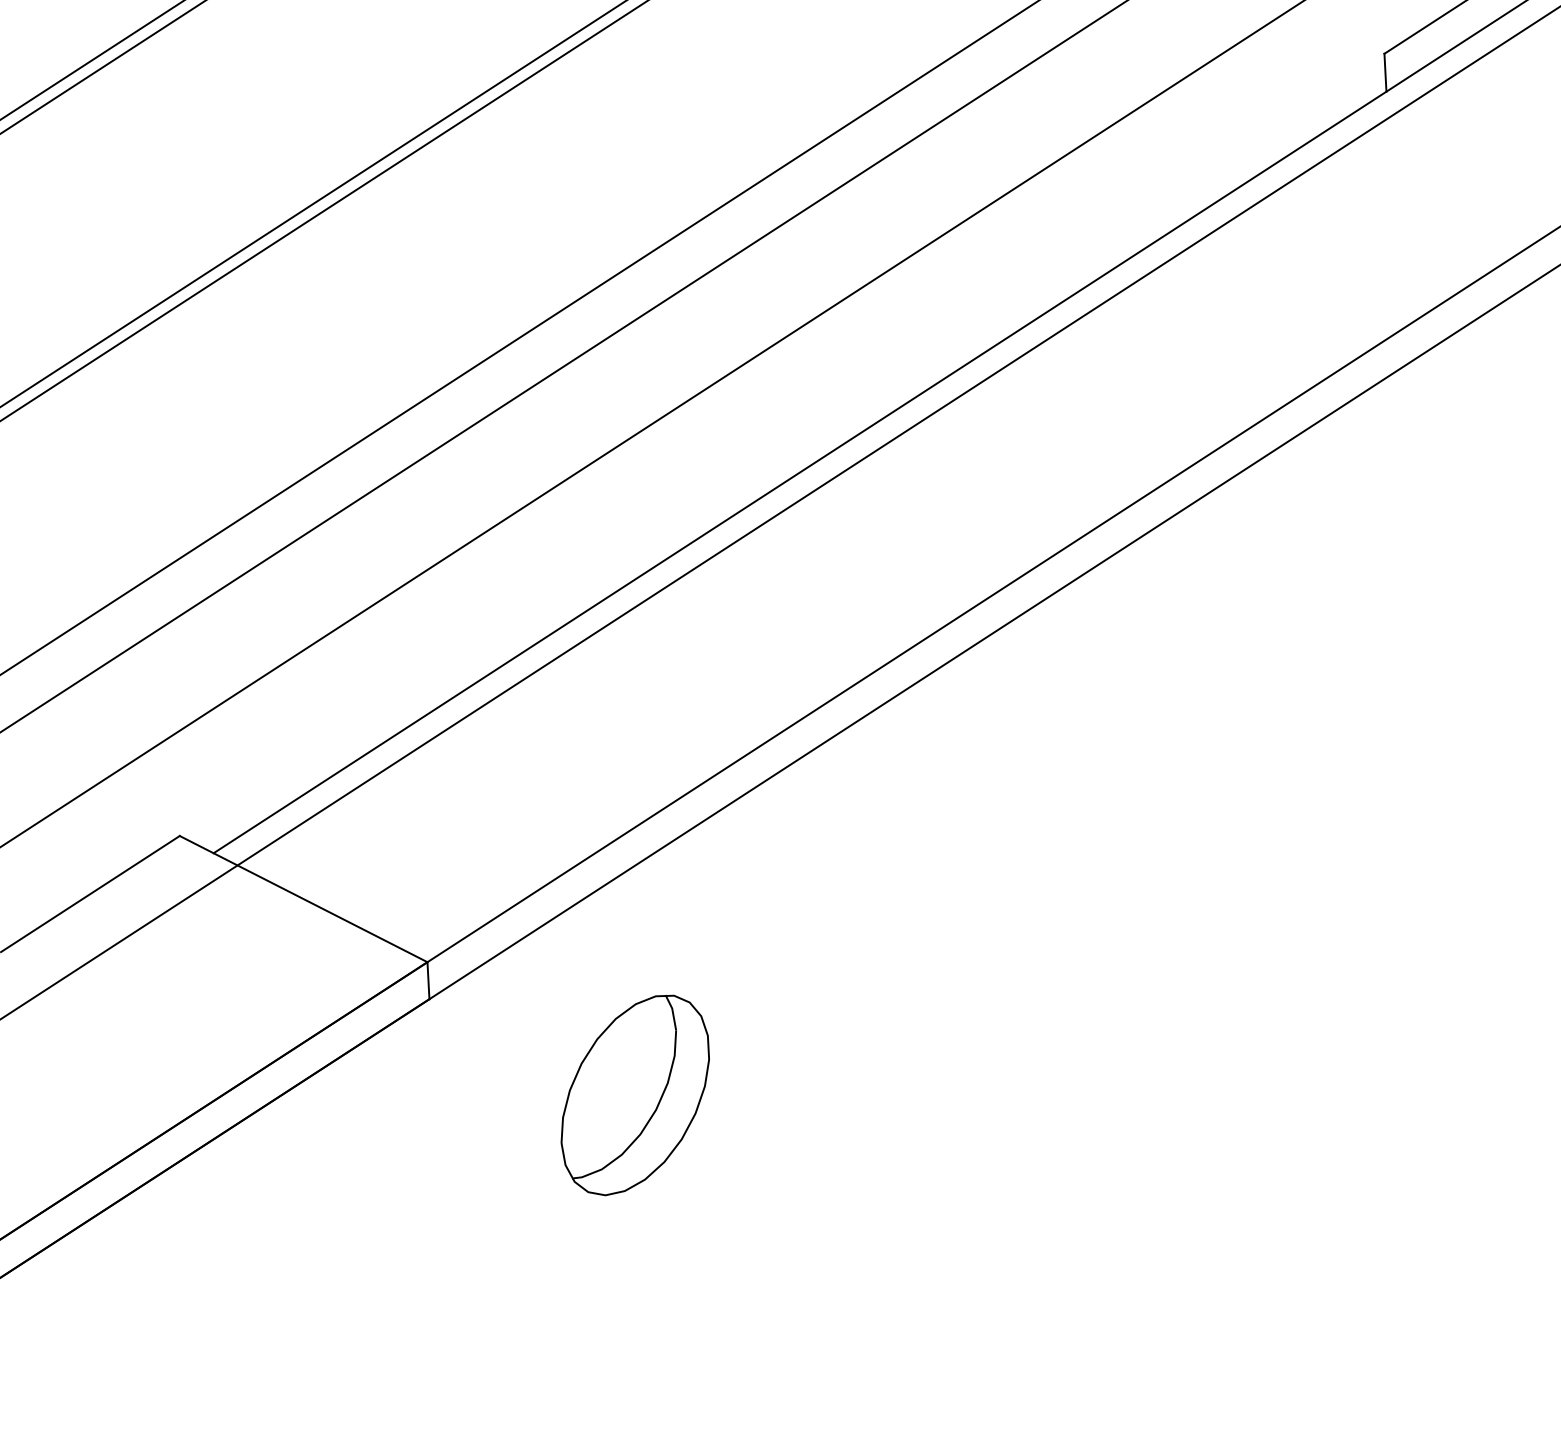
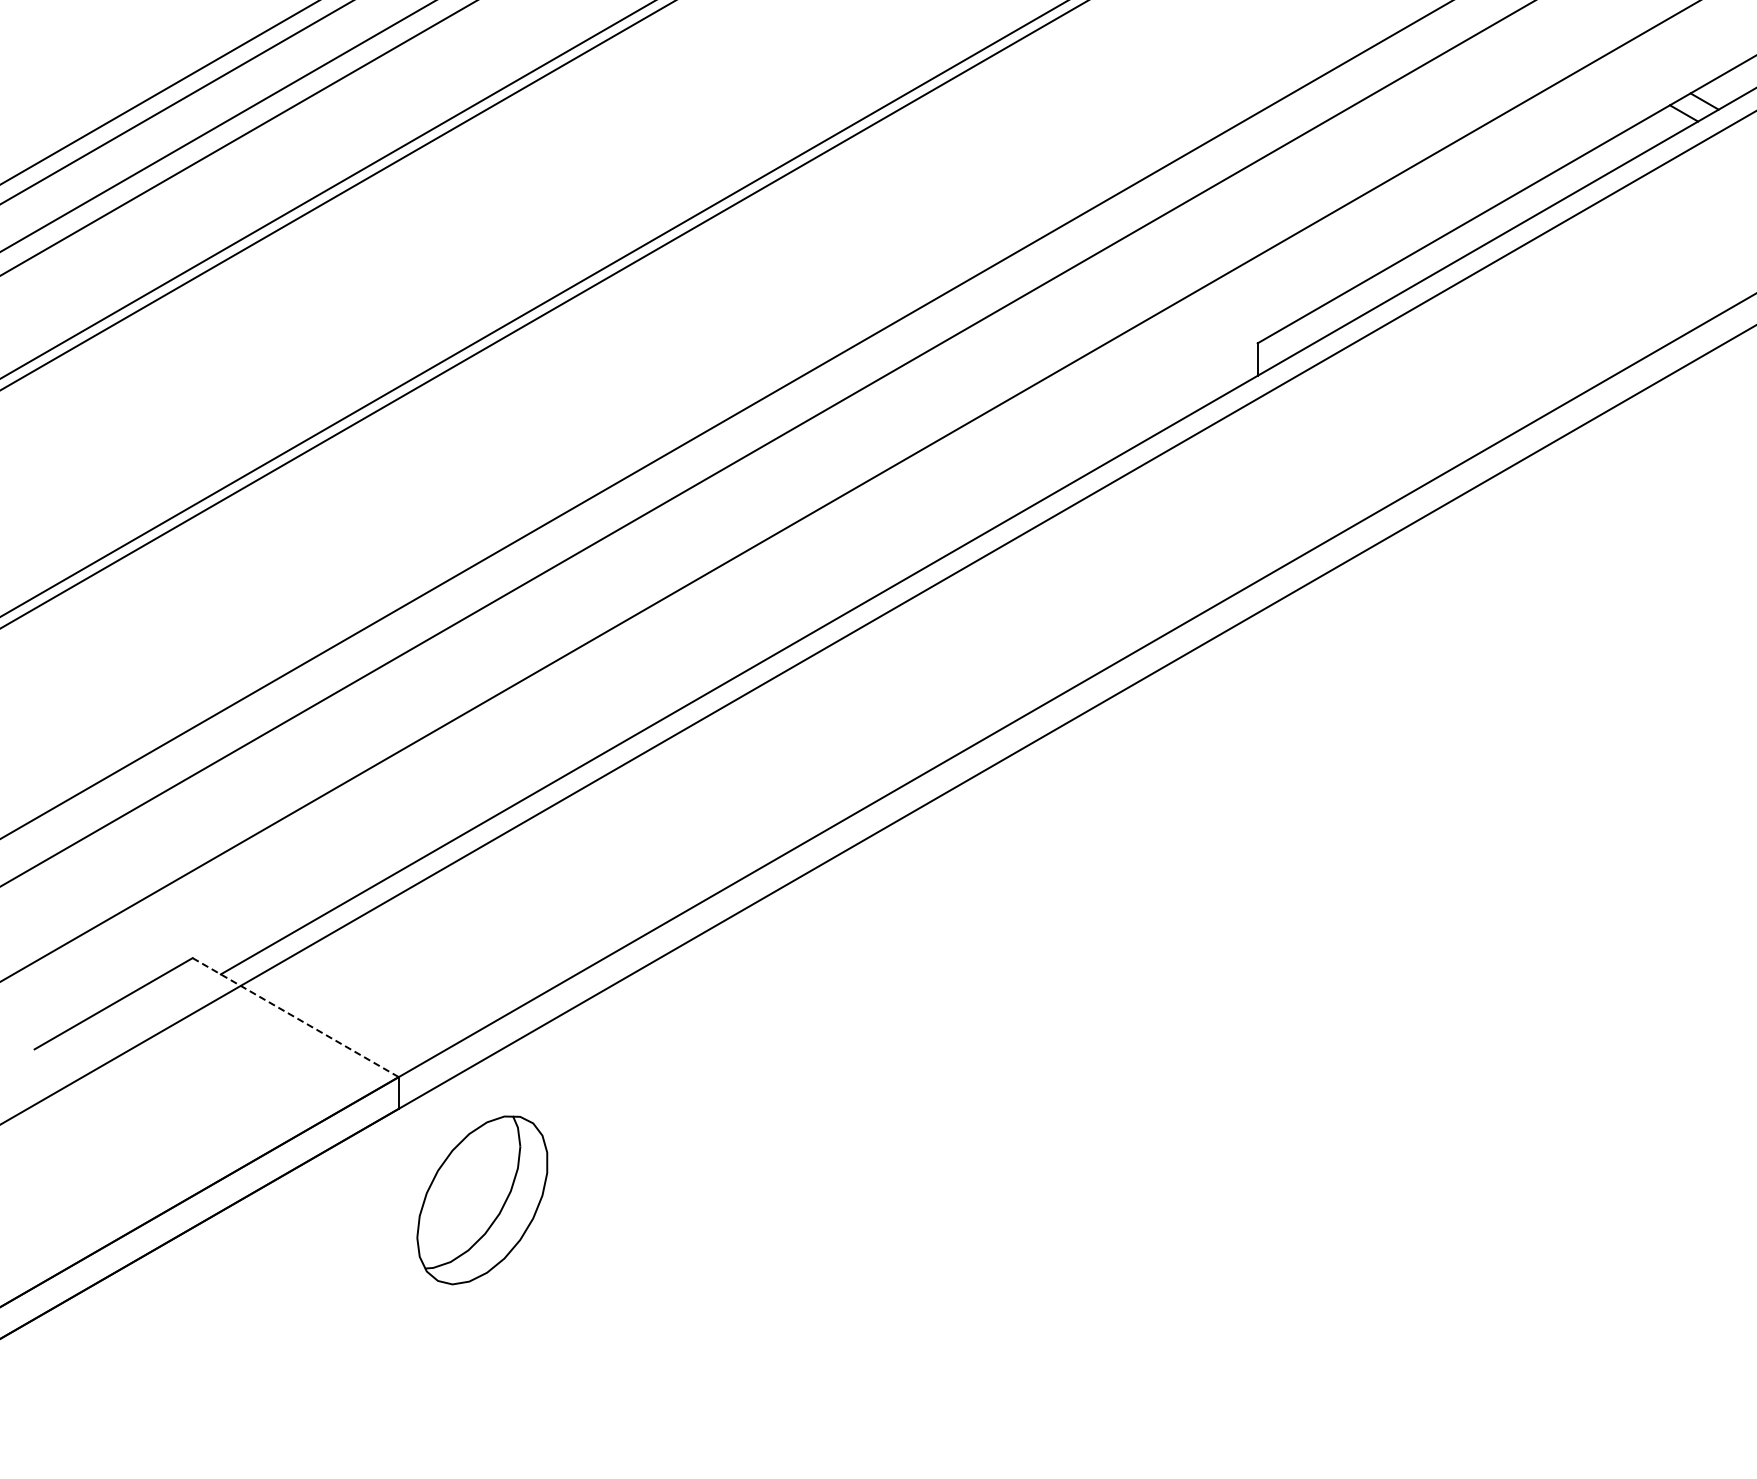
line: (304, 898) -> (296, 1017), solid -> dashed
part: (635, 1095) -> (482, 1200), moved

